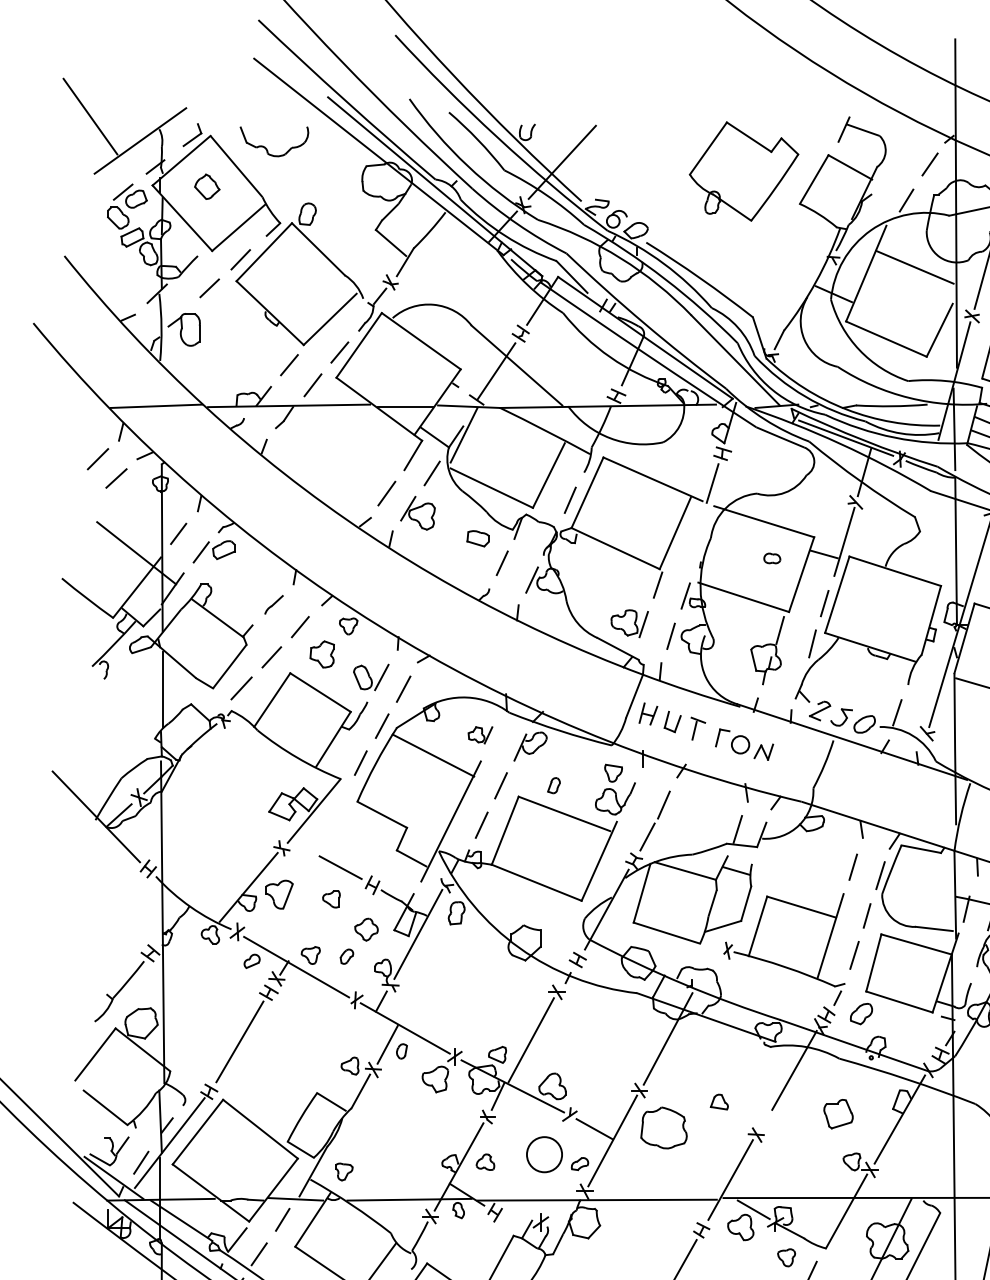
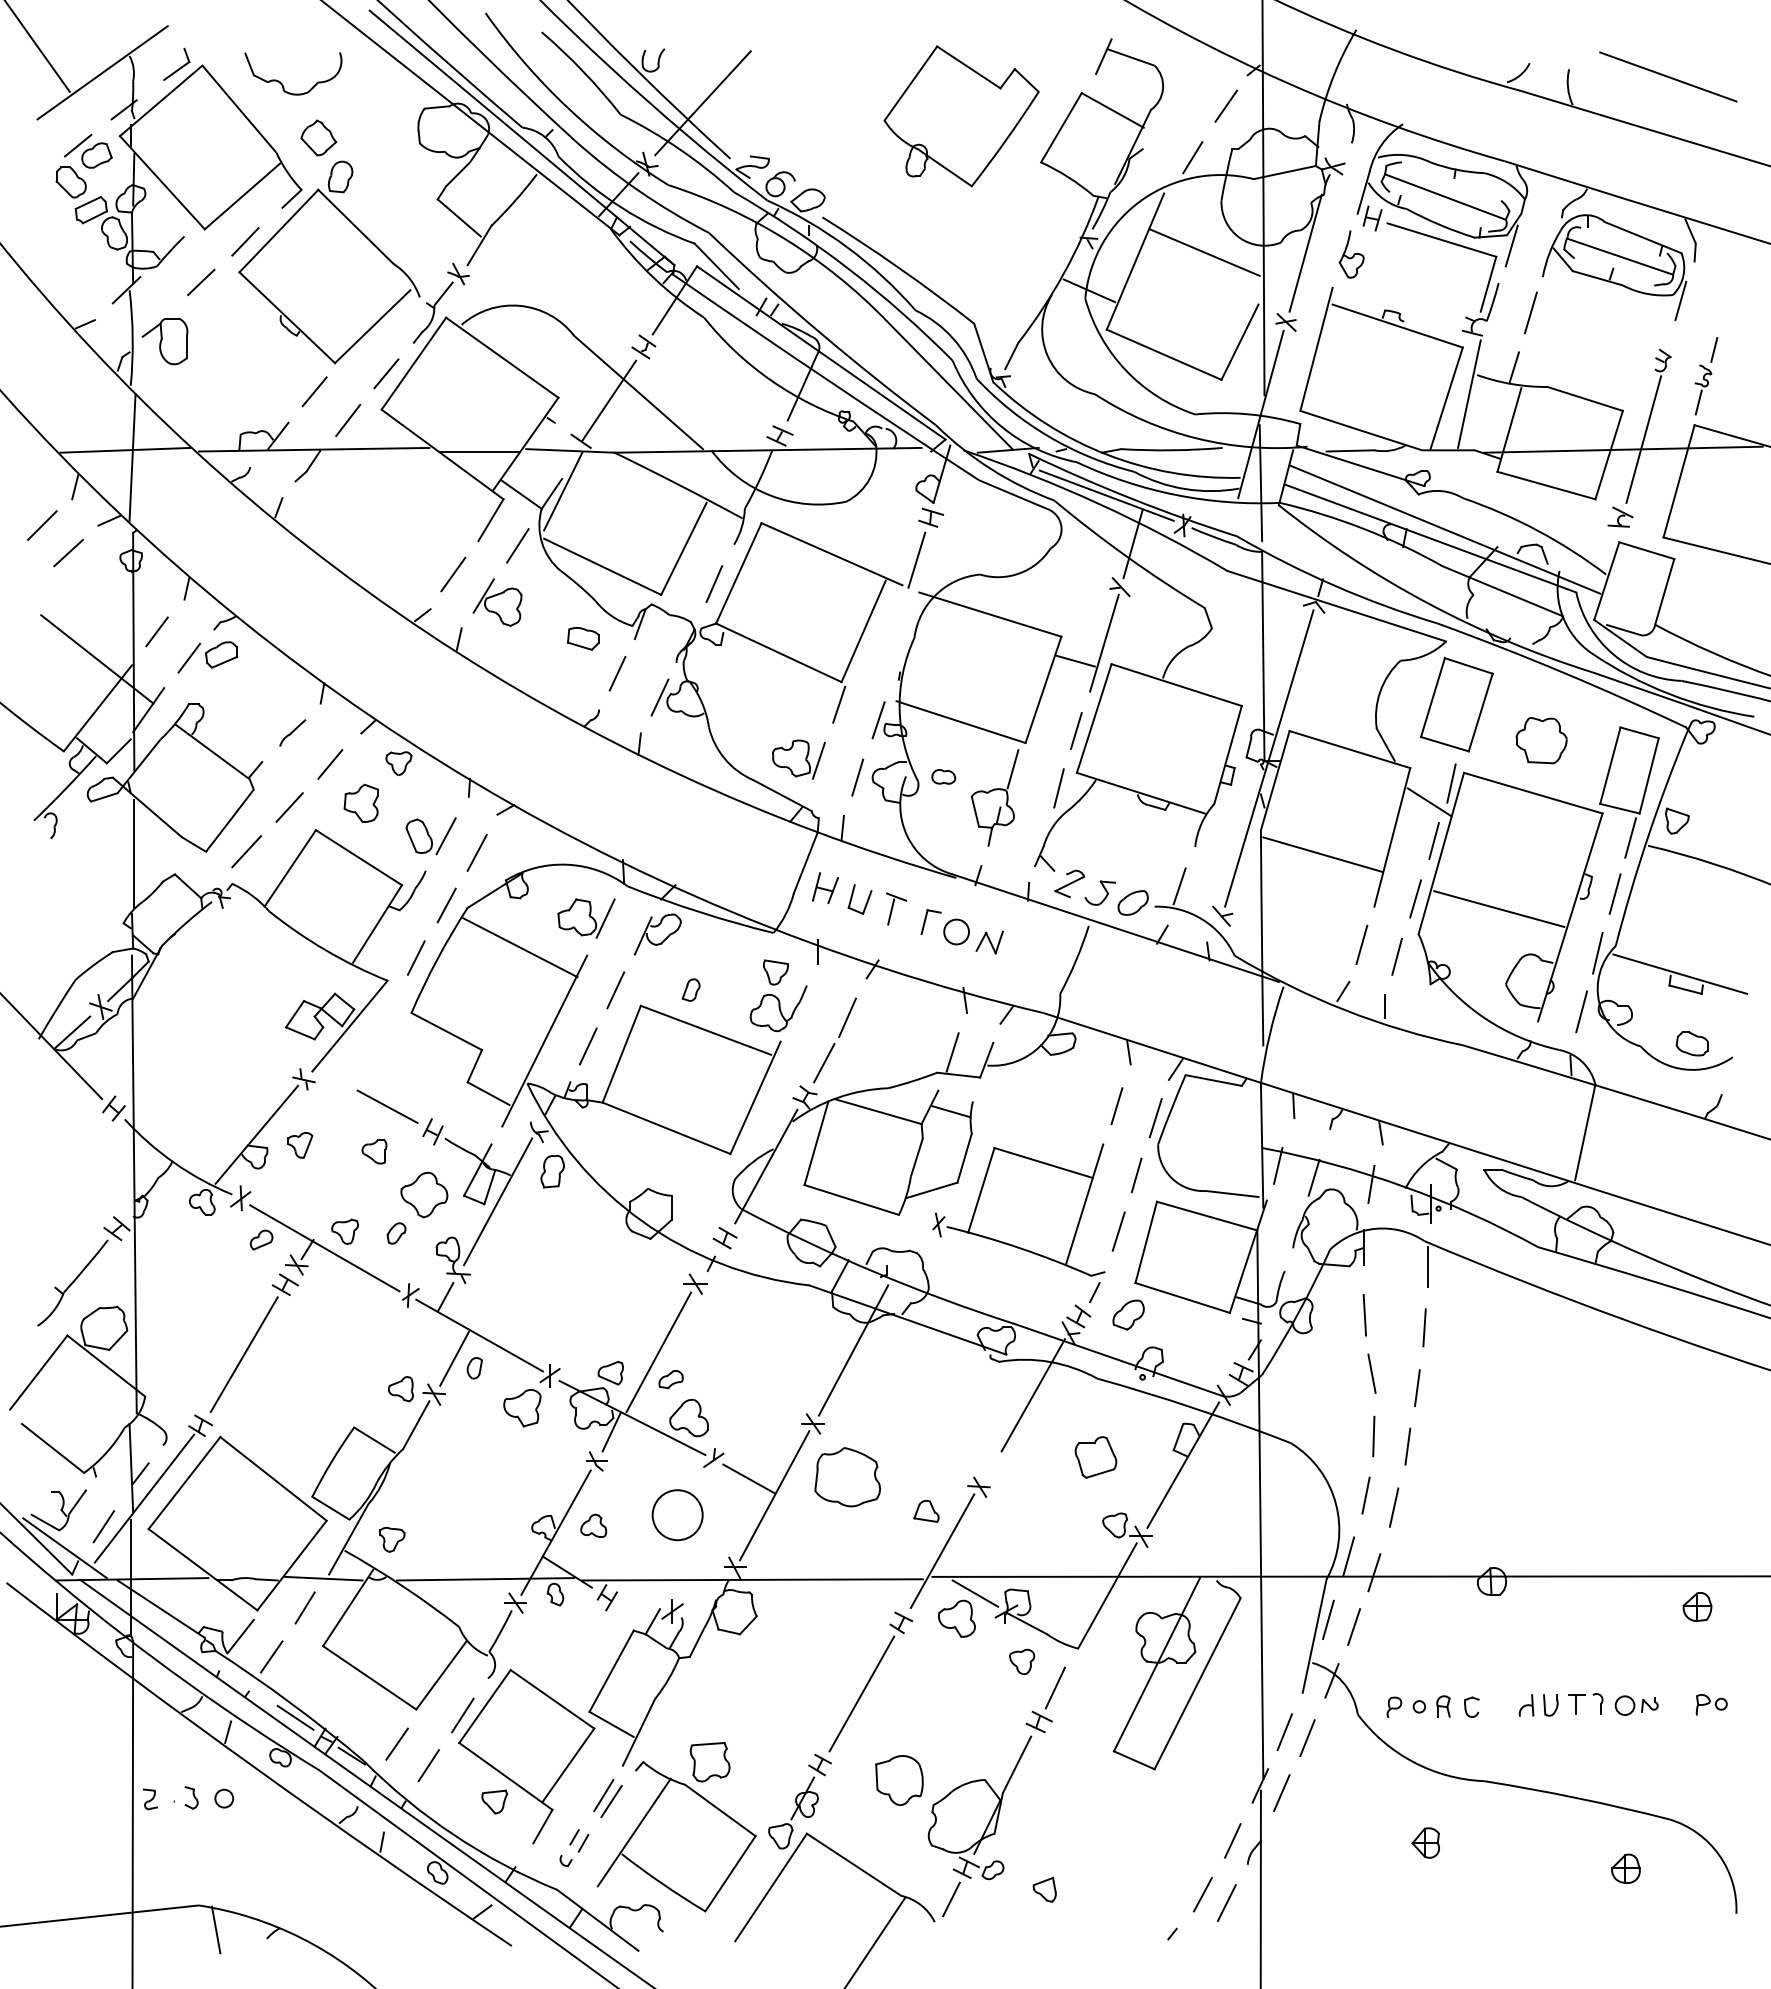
part: (207, 186) -> (318, 137), moved
line: (161, 411) -> (132, 457), added
part: (772, 558) -> (943, 776), moved
part: (480, 735) -> (586, 918), size x1.67
part: (279, 894) -> (300, 1145), size x0.62
part: (366, 929) -> (424, 1194), size x1.43
part: (719, 1101) -> (926, 1510), moved
part: (579, 1164) -> (670, 1379), moved

